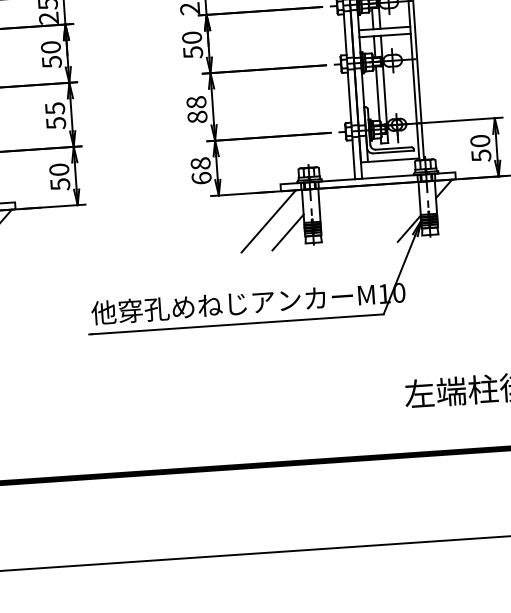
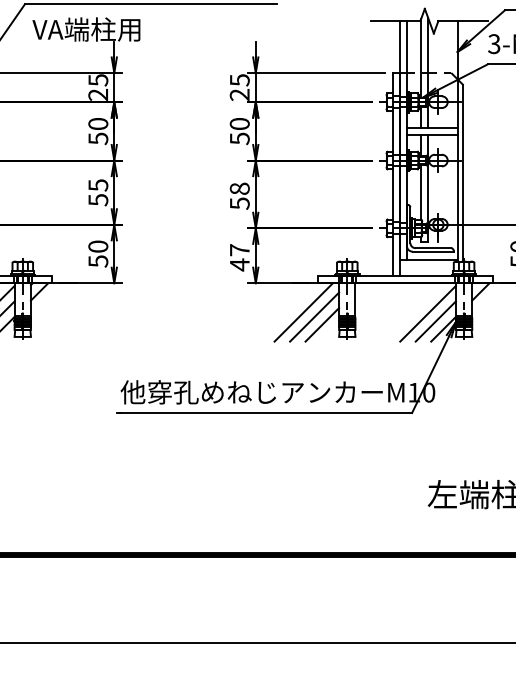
text: (197, 117) -> (239, 203), 88 -> 58
text: (200, 170) -> (239, 257), 68 -> 47
line: (392, 214) -> (427, 313), added
line: (400, 221) -> (435, 321), added
line: (279, 224) -> (314, 316), added

